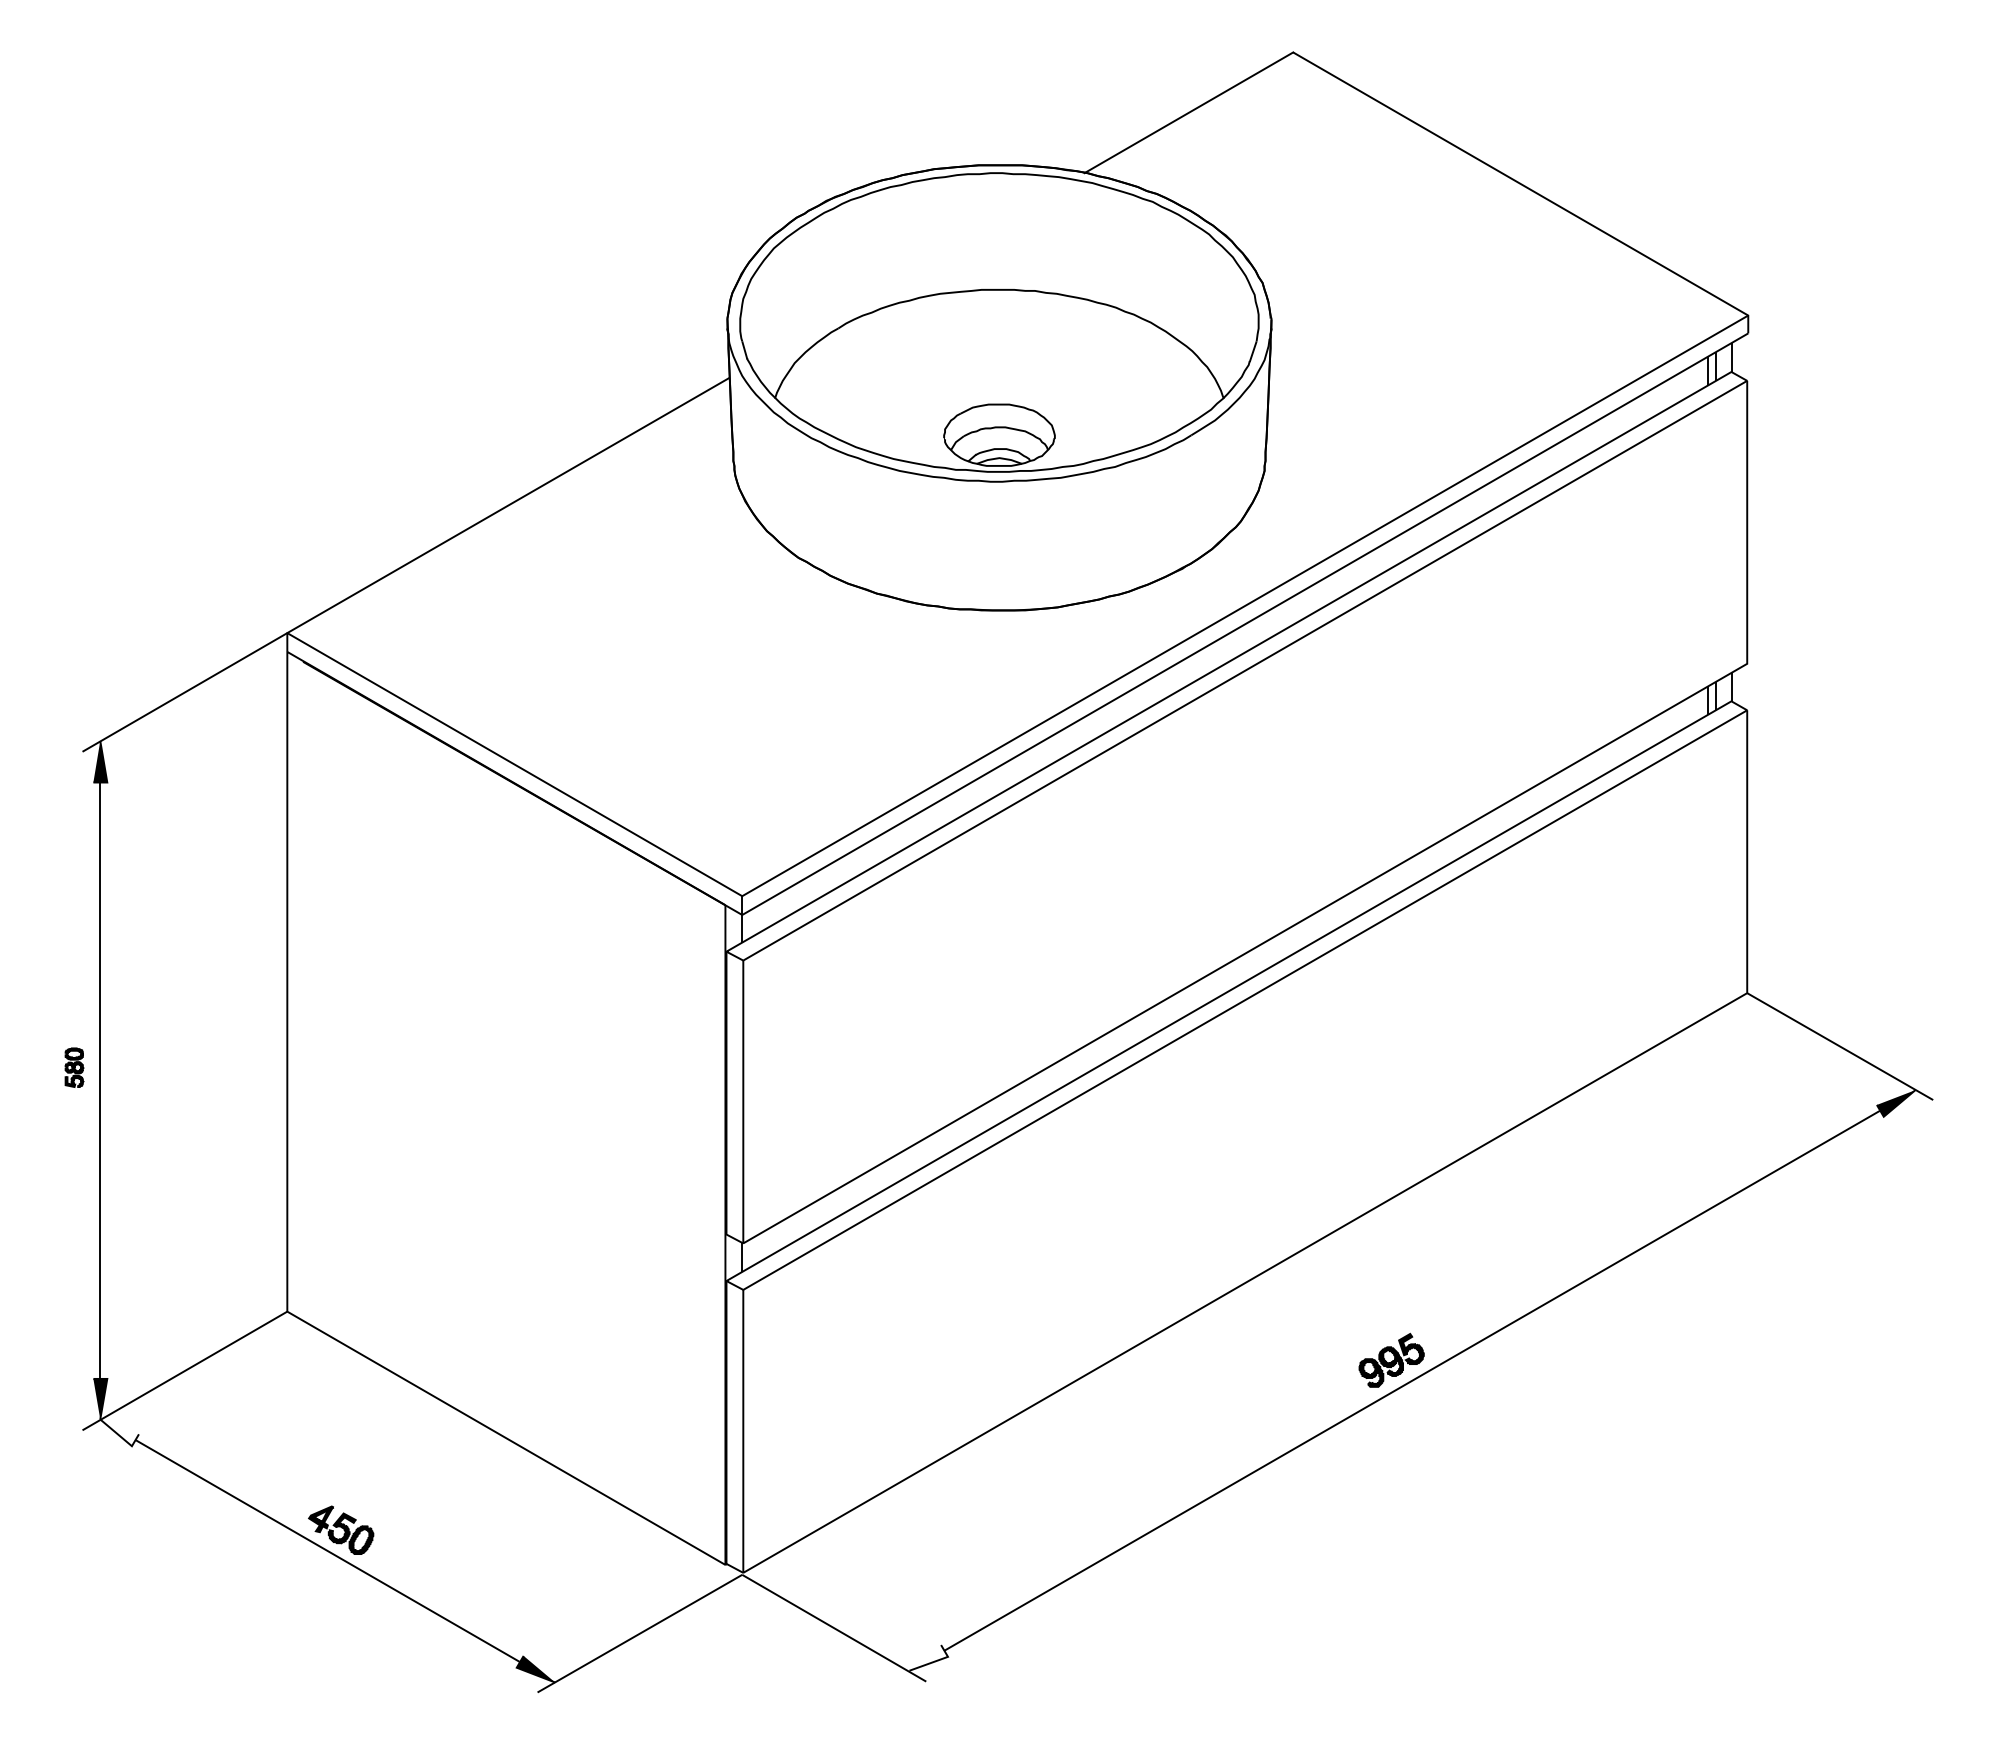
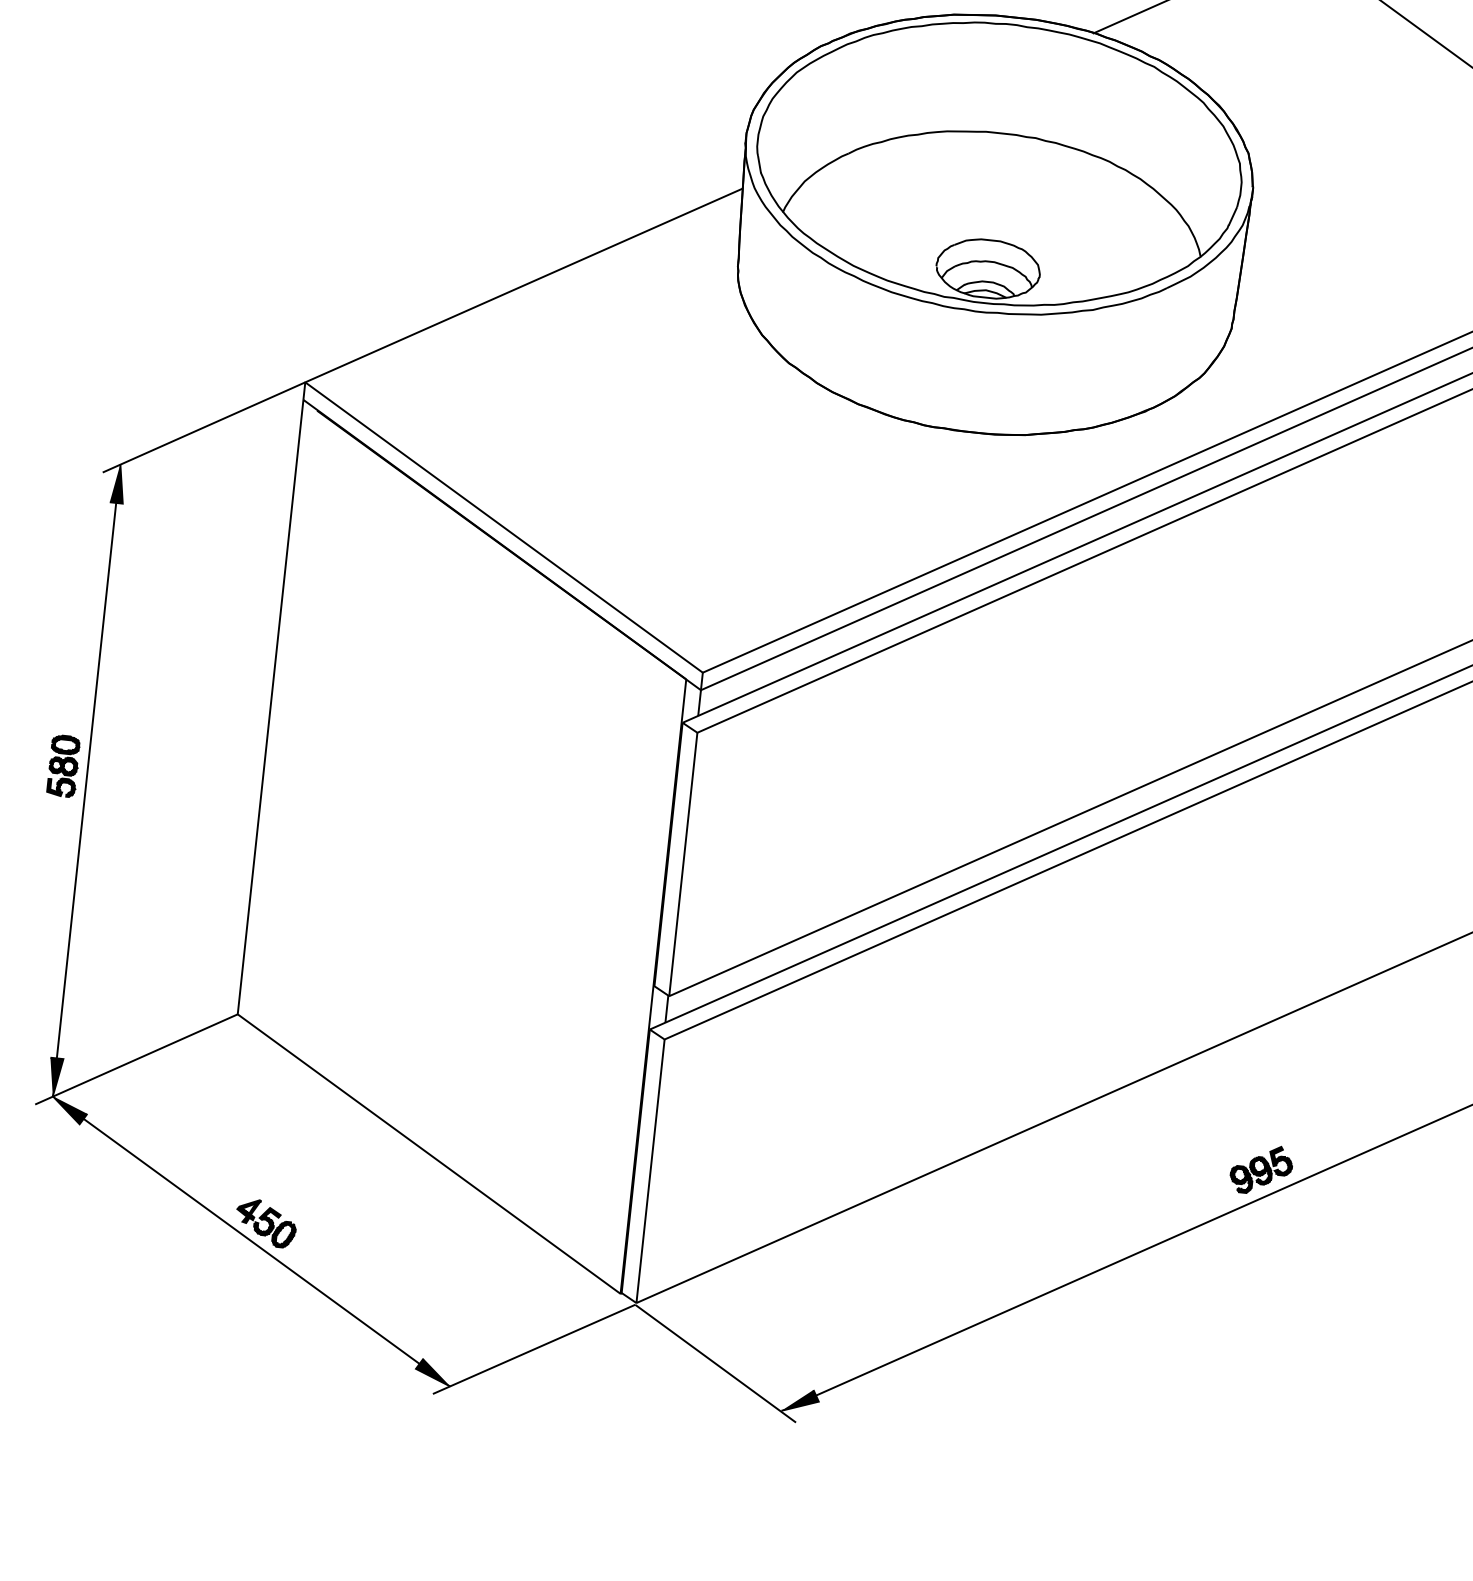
part: (74, 1067) -> (63, 765), size x1.67
fill: (119, 1432) -> (69, 1110), added
fill: (928, 1657) -> (800, 1400), added

